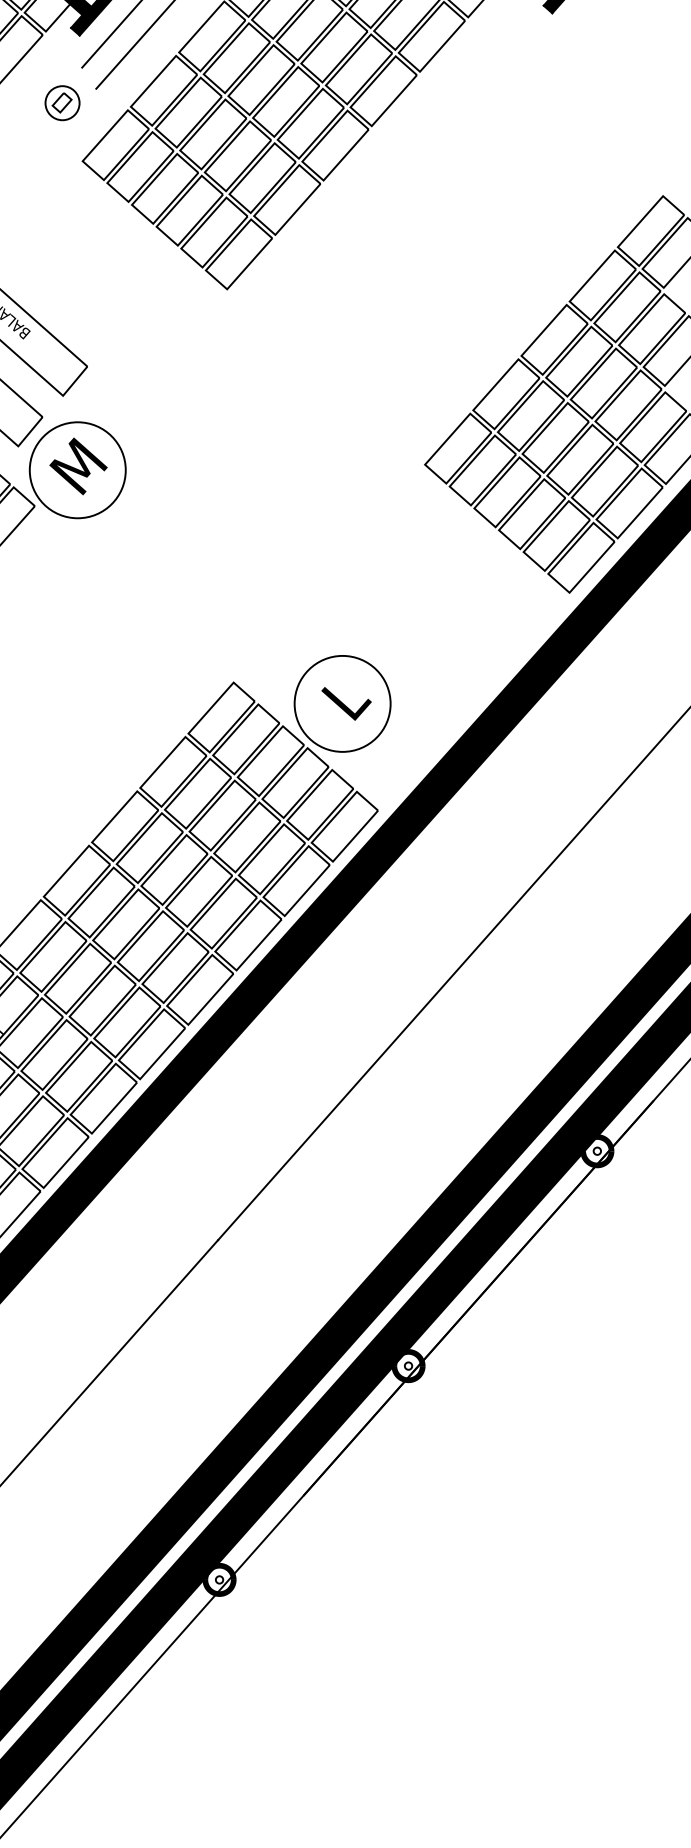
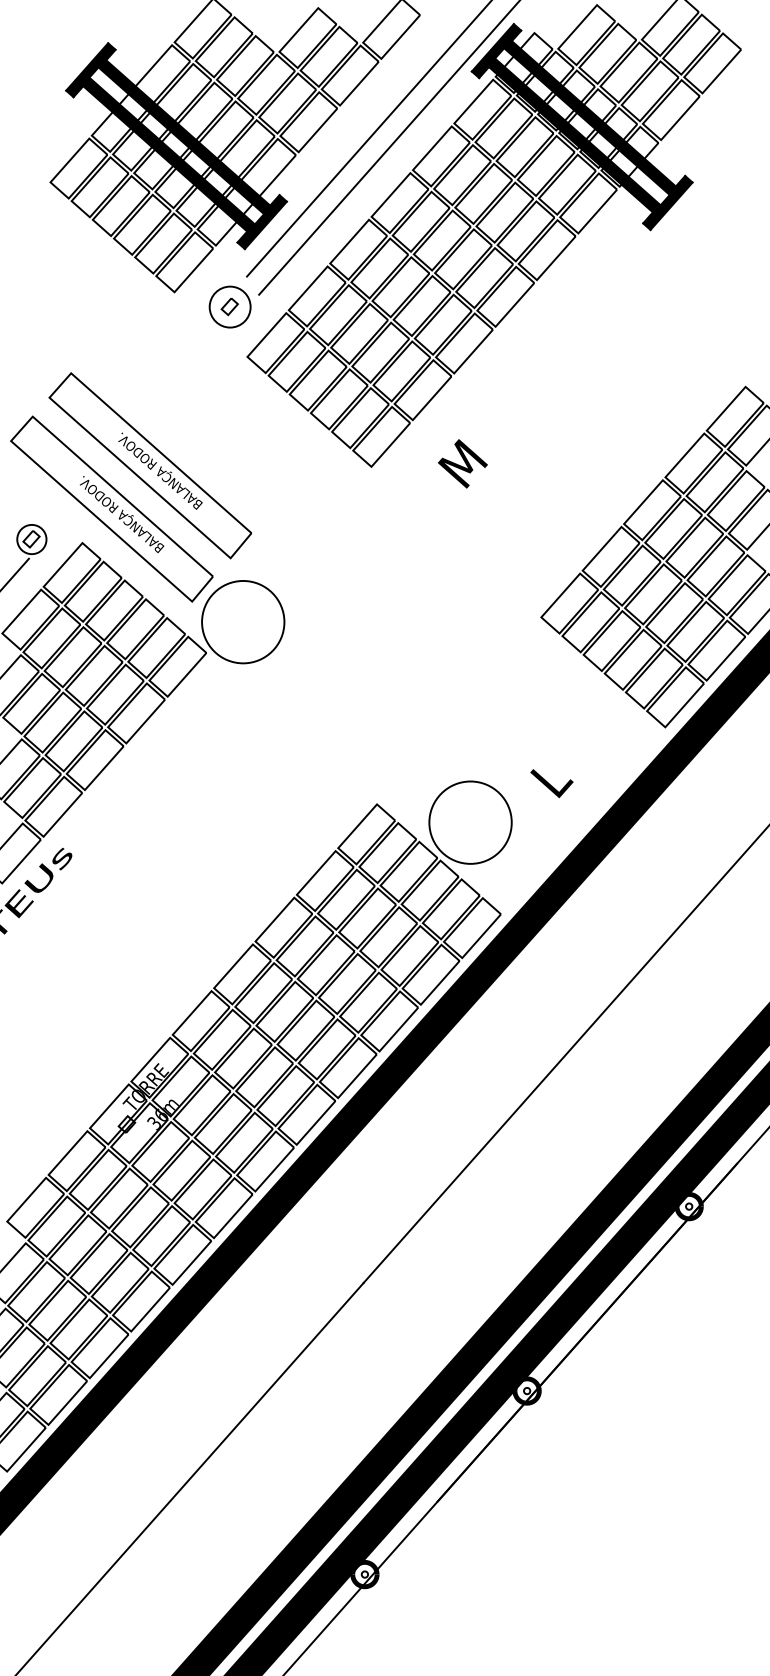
circle: (61, 102) -> (229, 306), size x1.4
text: (78, 466) -> (462, 463), moved
text: (346, 703) -> (551, 783), moved

